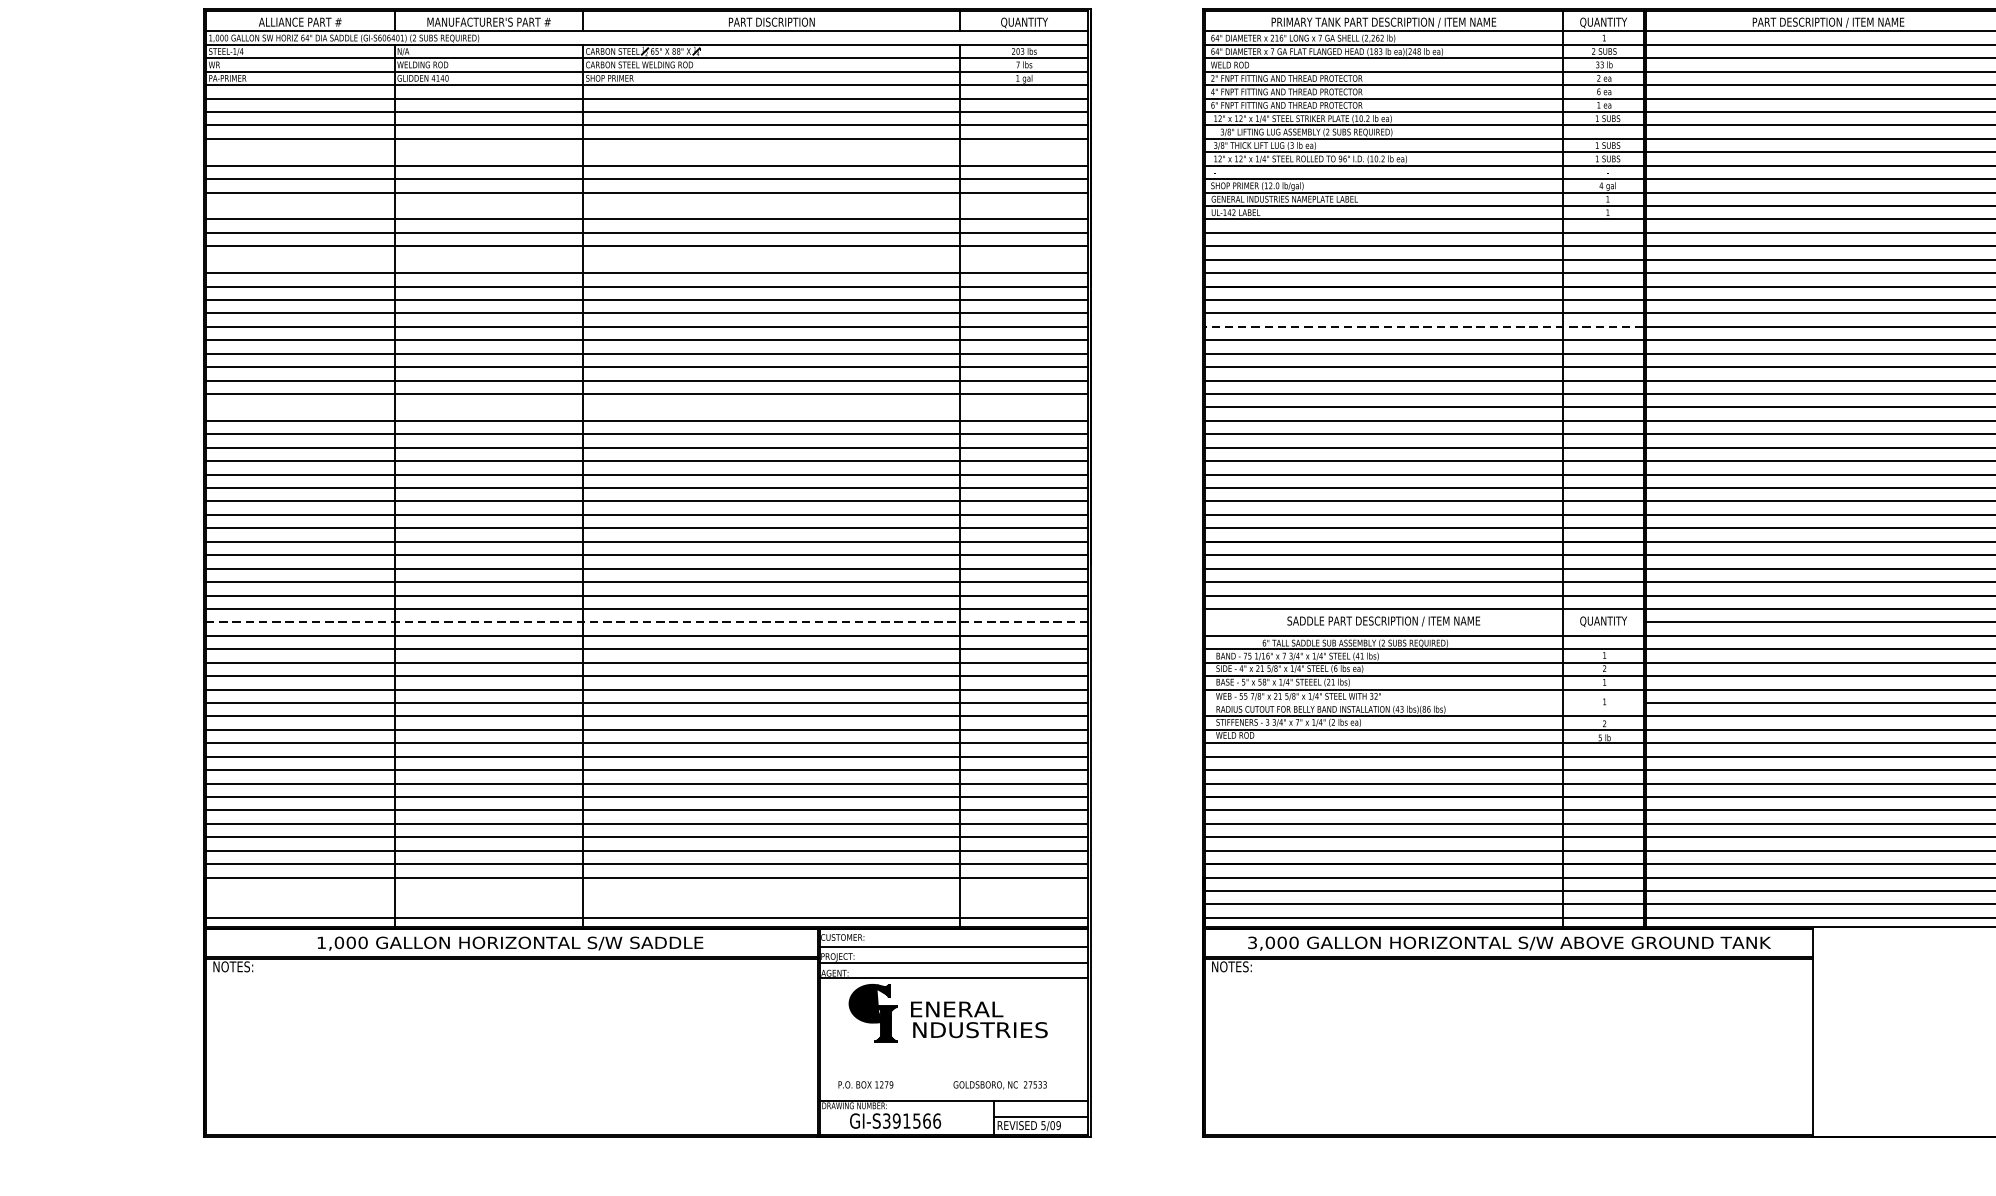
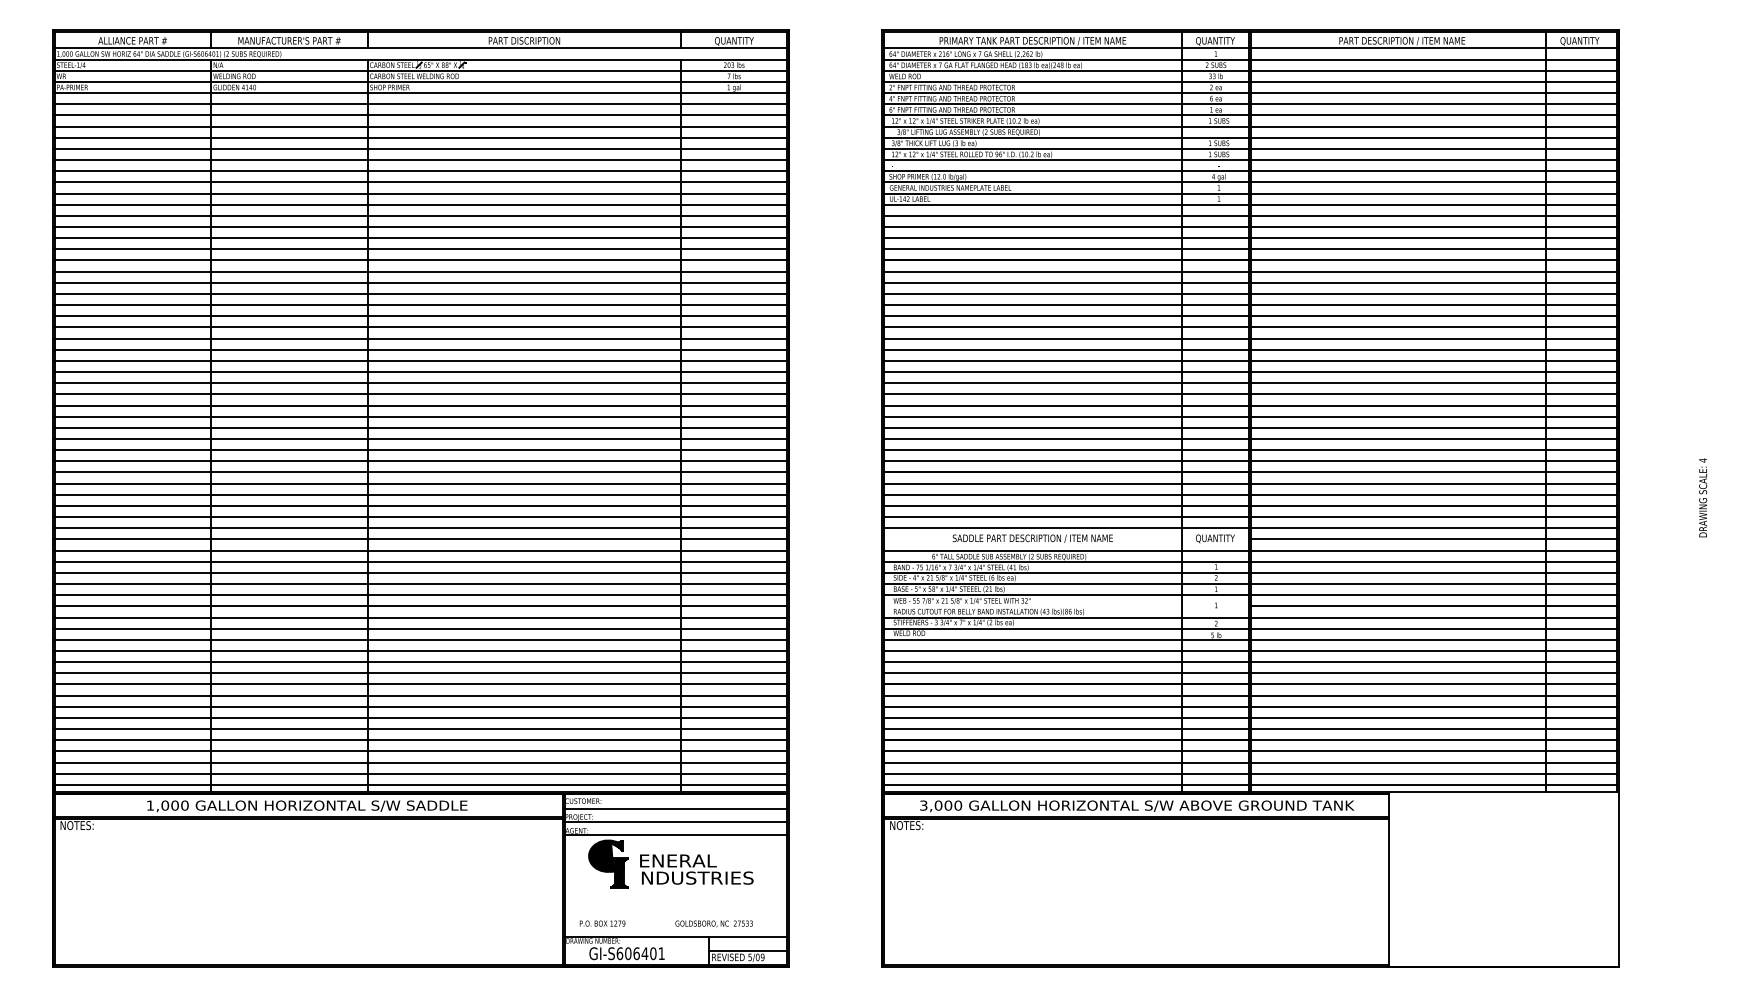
line: (646, 151) -> (420, 148), added
line: (646, 205) -> (420, 193), added
line: (646, 260) -> (420, 238), added
line: (1424, 326) -> (1066, 293), dashed -> solid
line: (646, 407) -> (420, 360), added
line: (646, 622) -> (420, 539), dashed -> solid
line: (646, 890) -> (420, 762), added
line: (646, 904) -> (420, 773), added
text: (911, 1120) -> (640, 953), GI-S391566 -> GI-S606401

